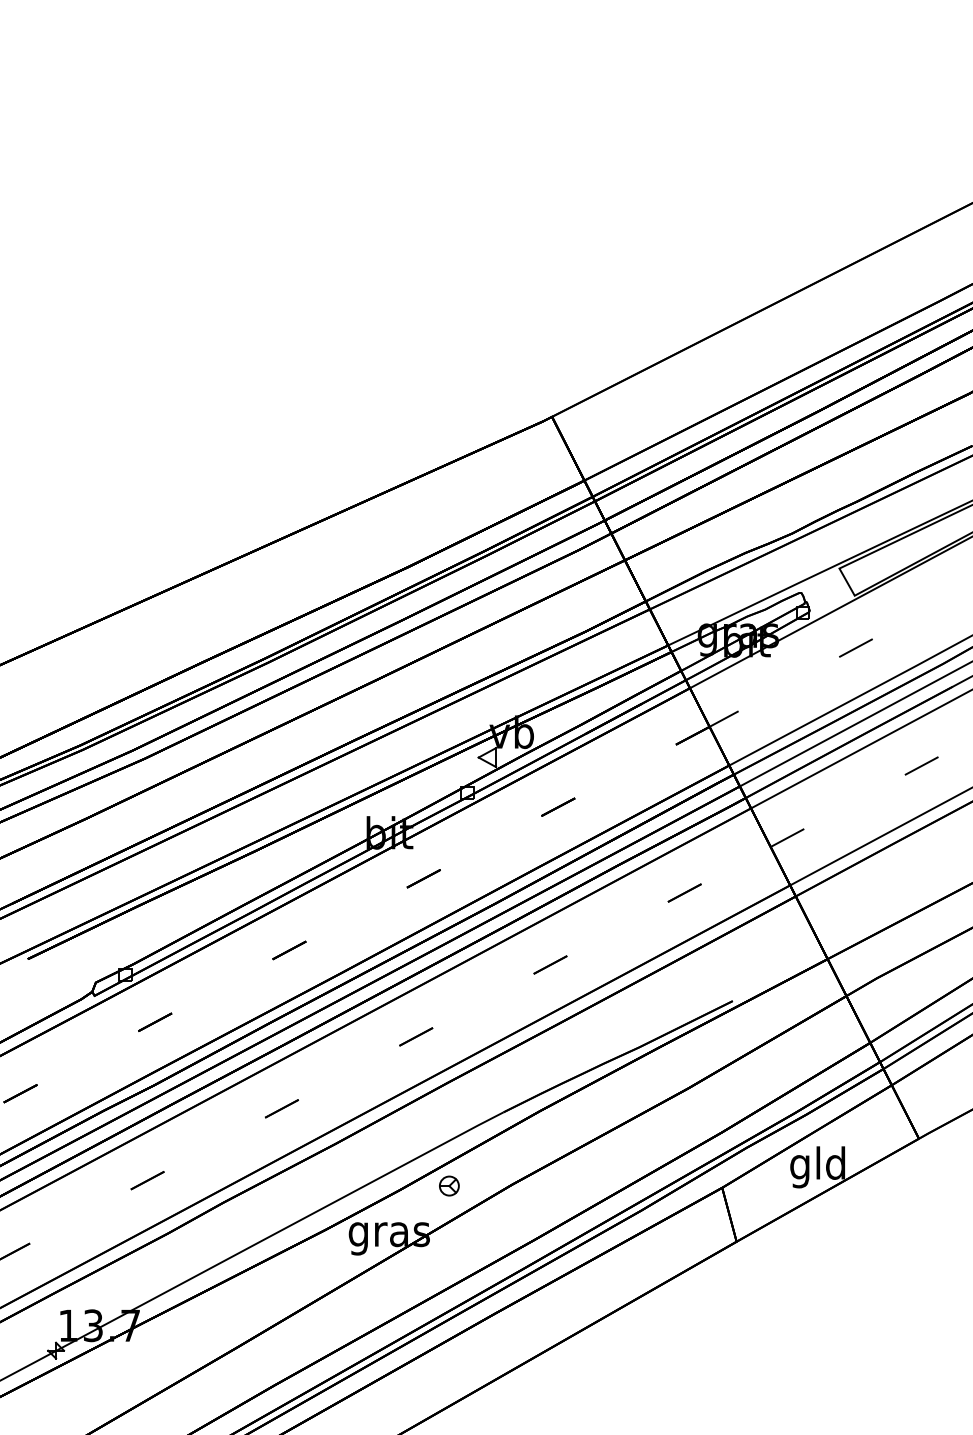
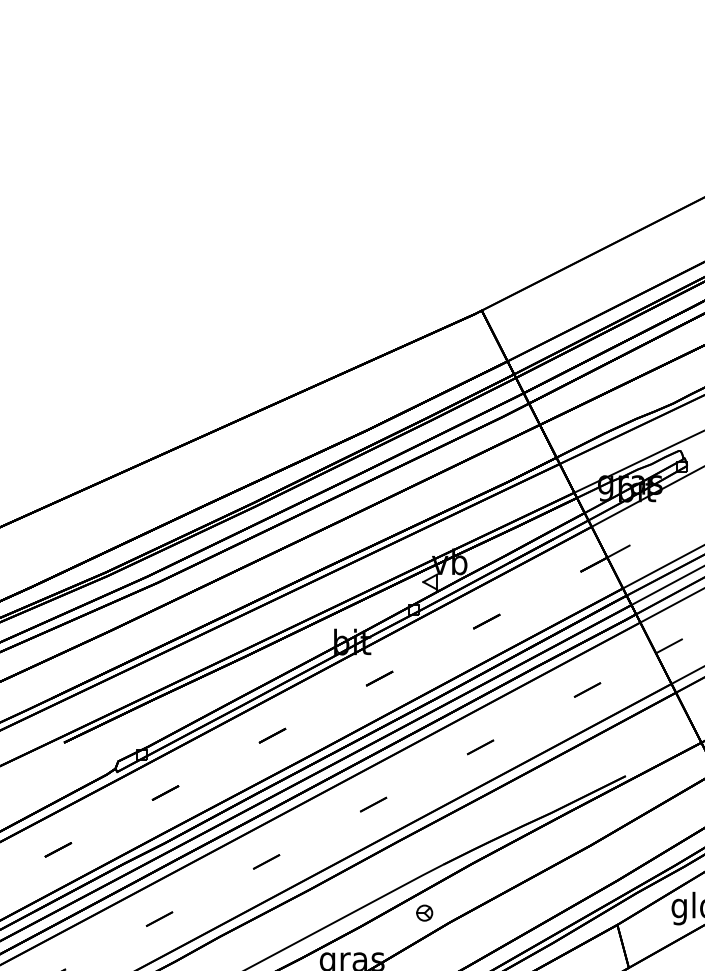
part: (449, 1185) -> (424, 912), moved

